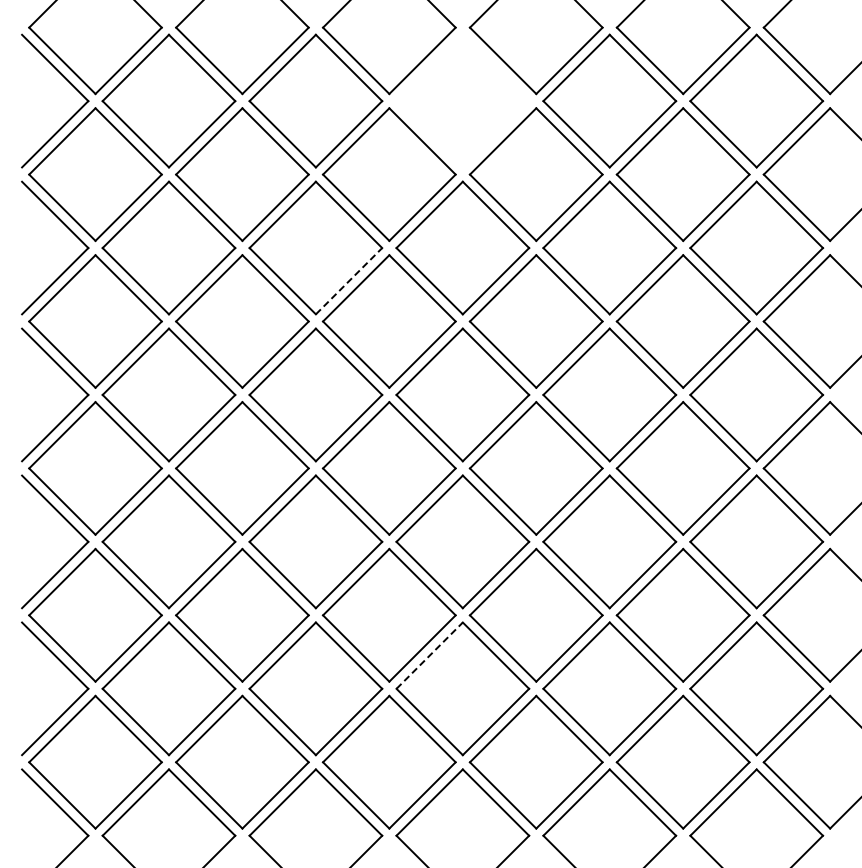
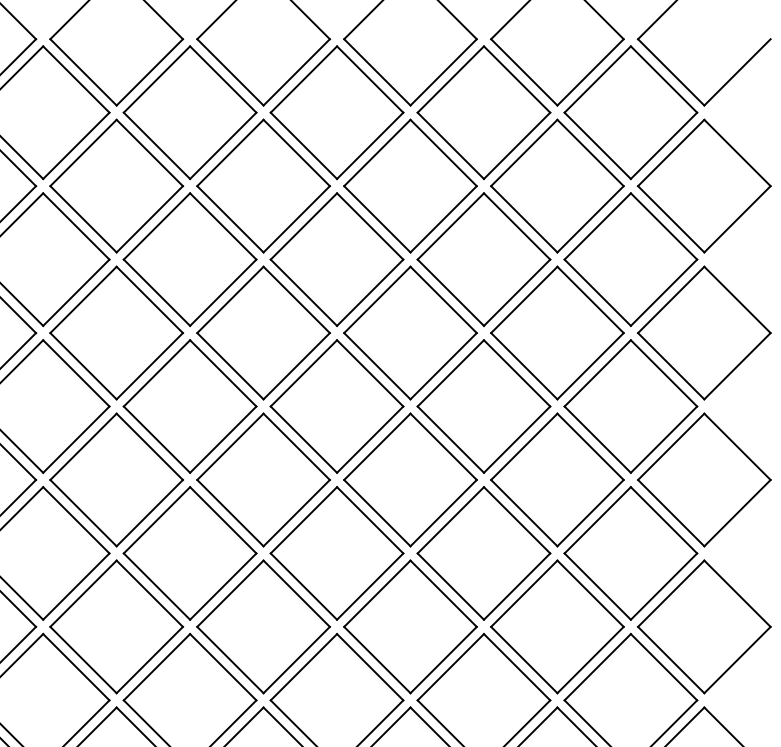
part: (462, 100) -> (336, 112), added
line: (349, 281) -> (223, 293), dashed -> solid
line: (429, 655) -> (303, 667), dashed -> solid

